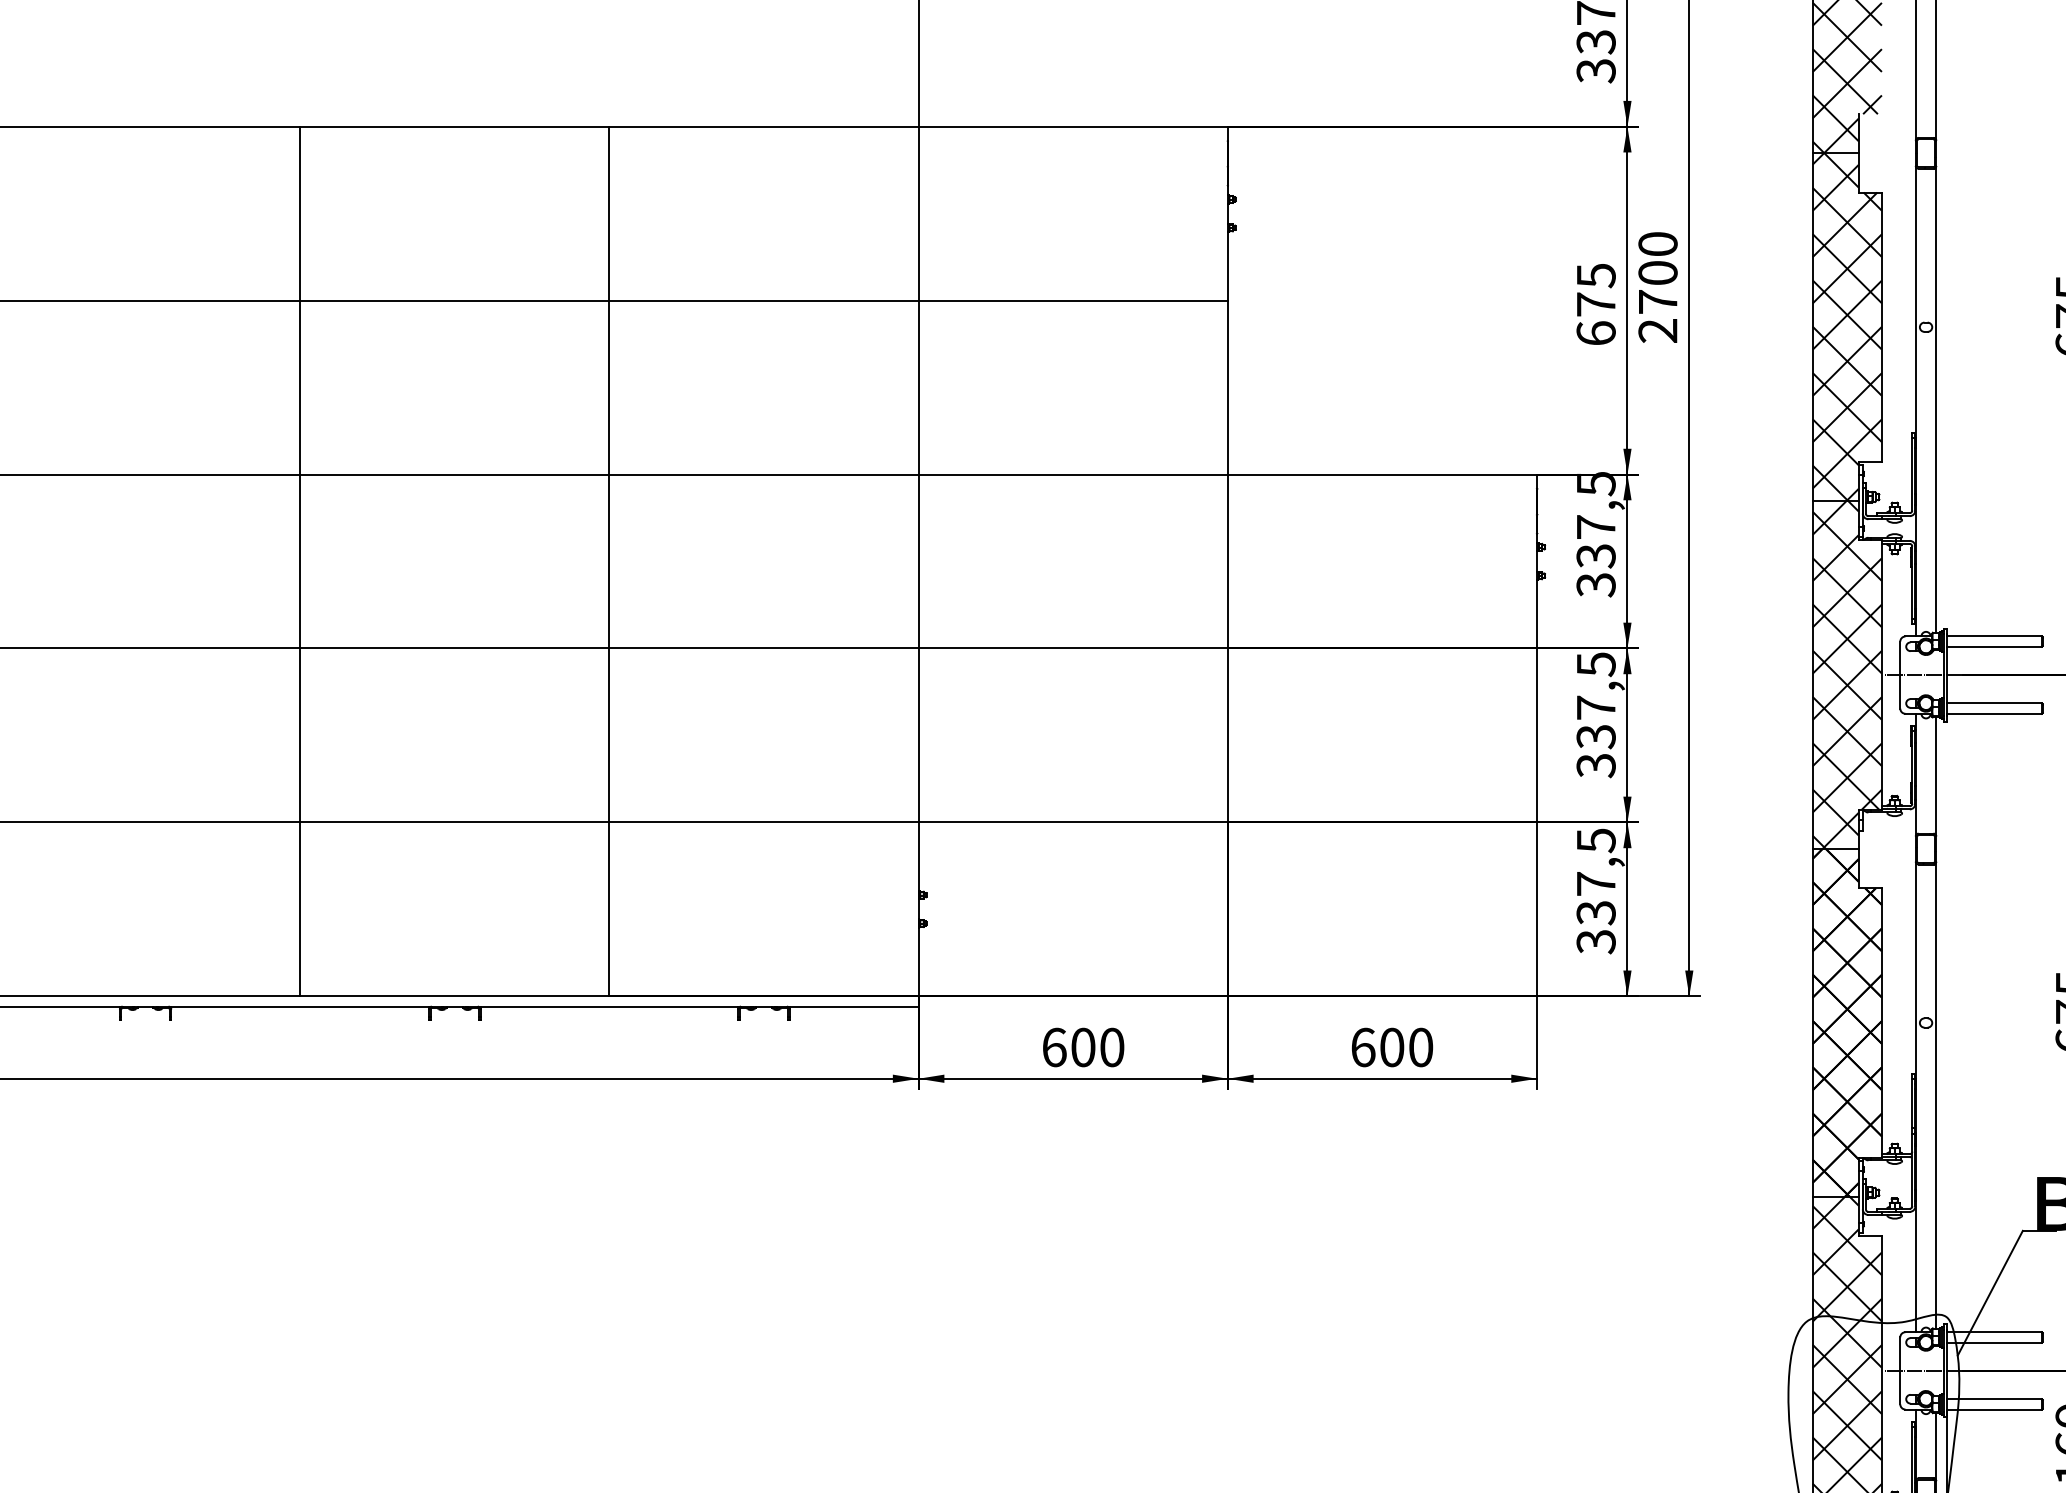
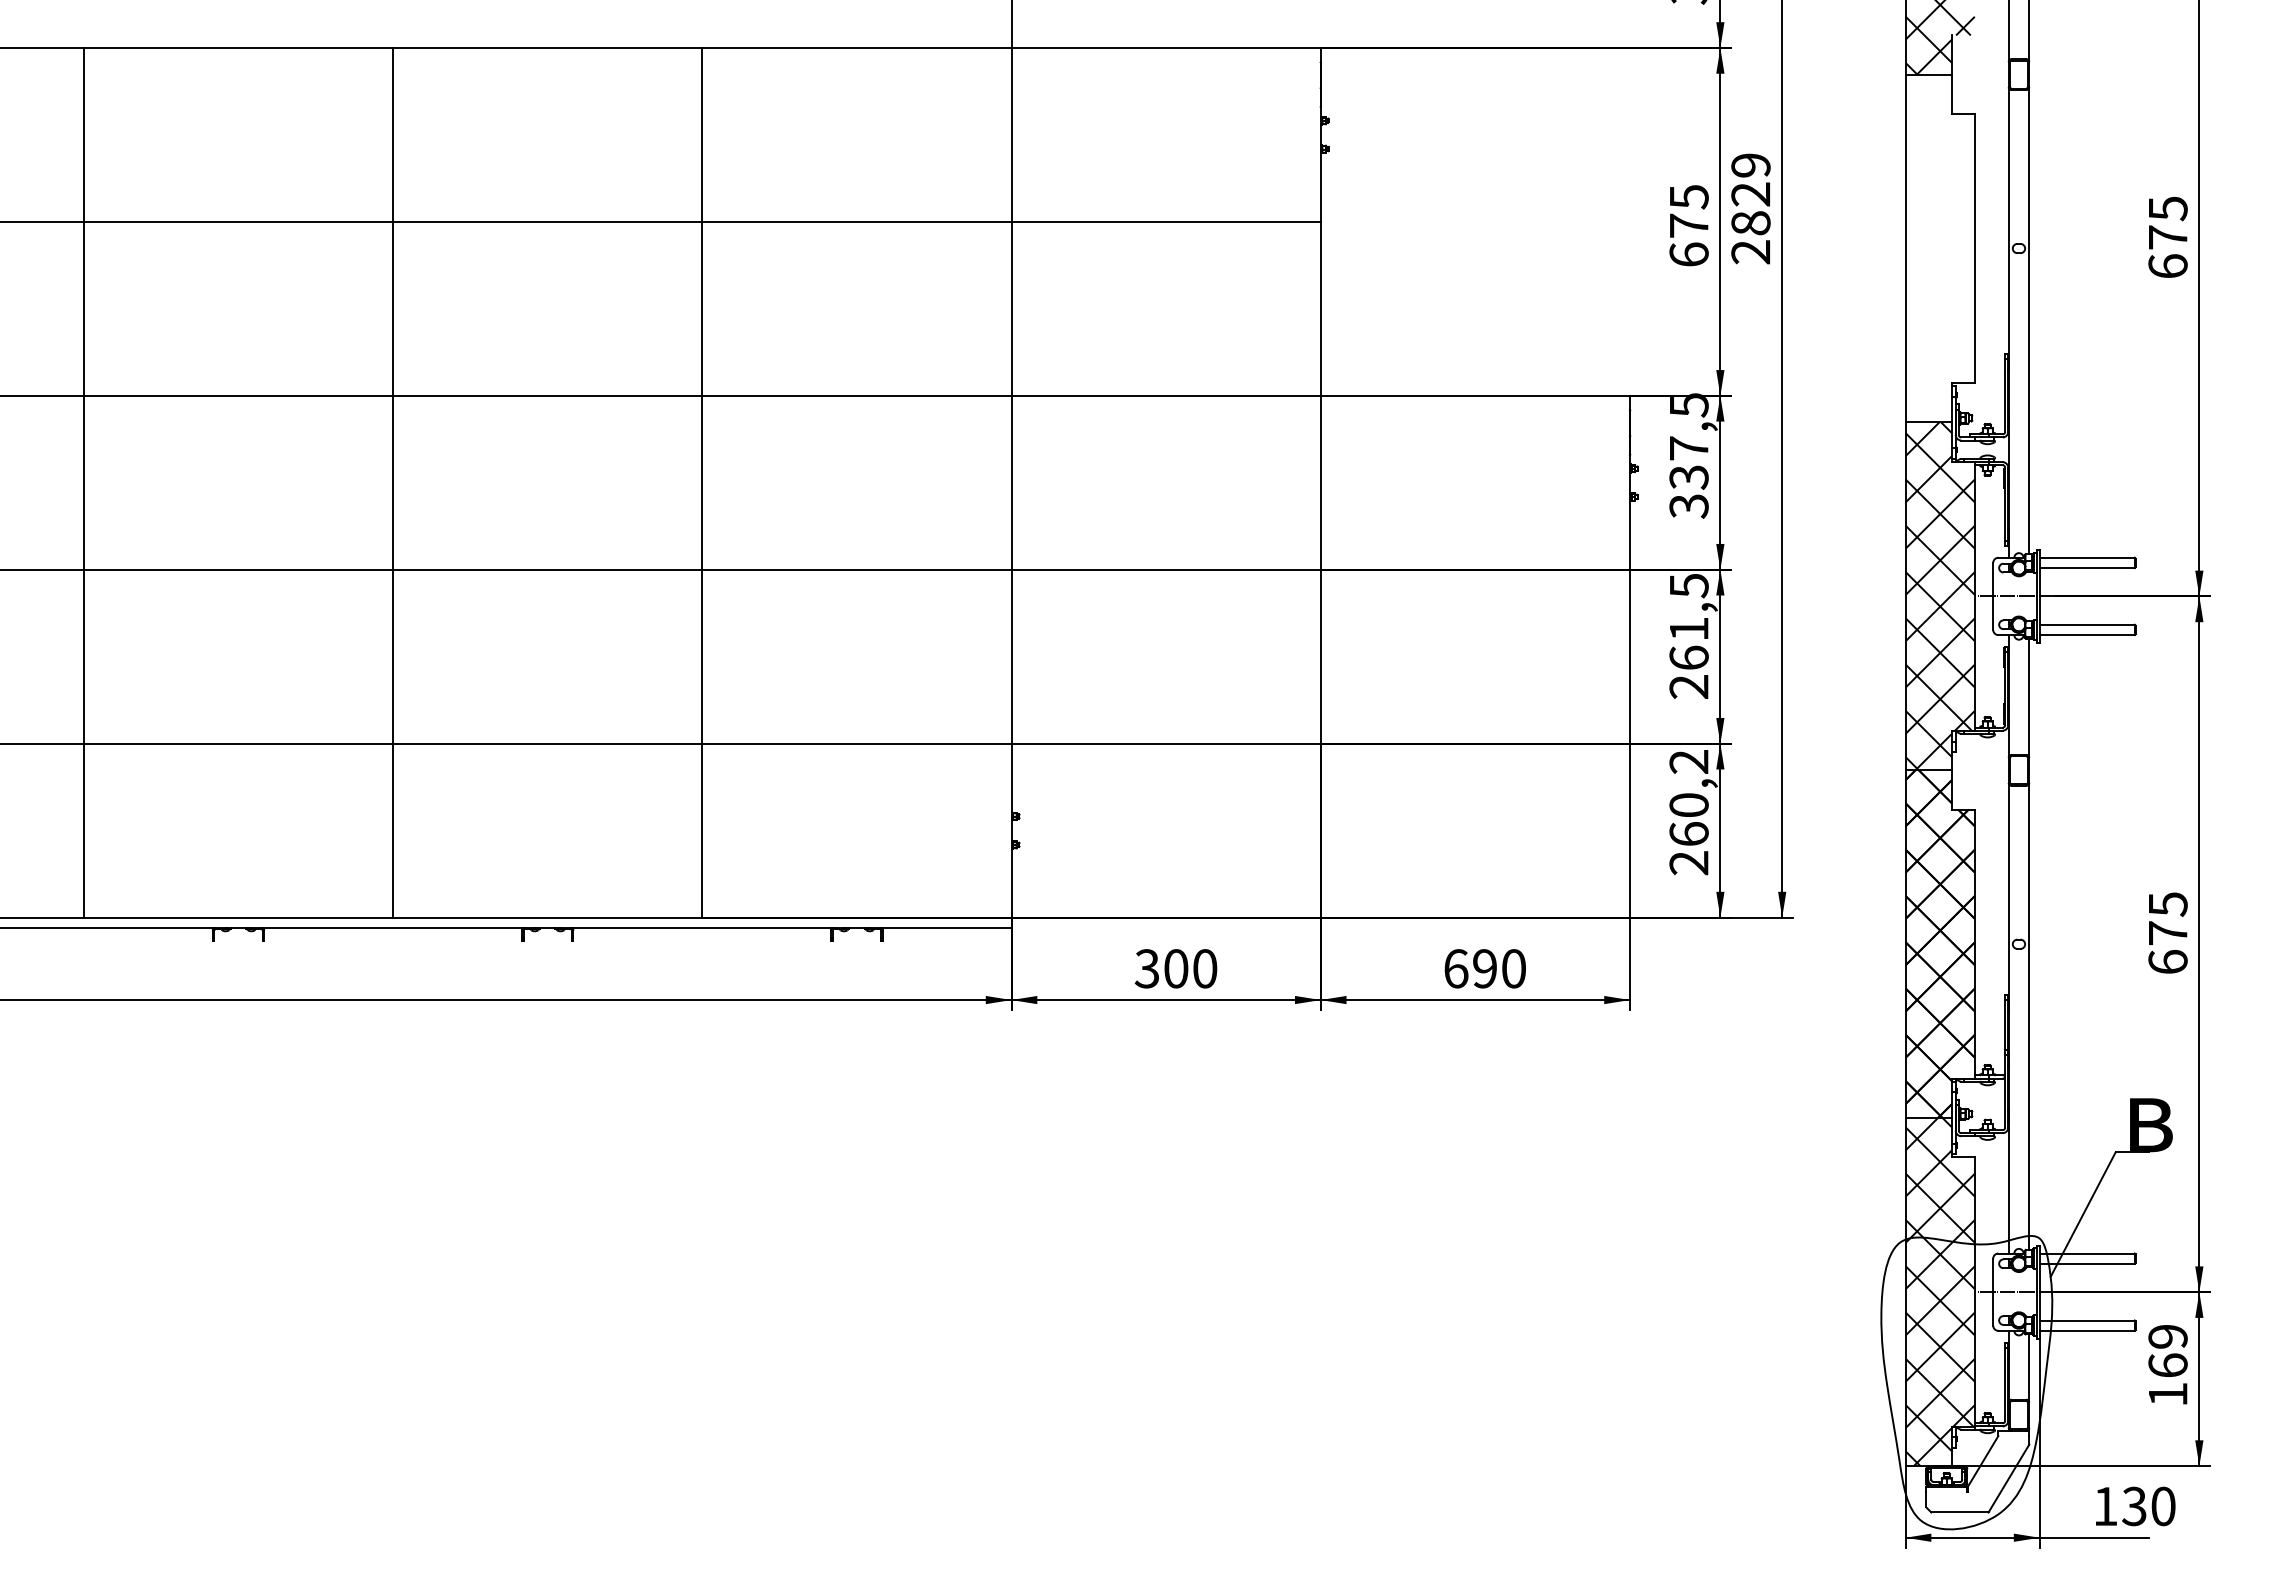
text: (1657, 273) -> (1750, 194), 2700 -> 2829
hatch: (1846, 327) -> (1939, 248), removed
text: (1595, 737) -> (1688, 658), 337,5 -> 261,5
text: (1595, 891) -> (1688, 812), 337,5 -> 260,2
text: (1053, 1047) -> (1146, 968), 600 -> 300
text: (1392, 1047) -> (1485, 968), 600 -> 690

